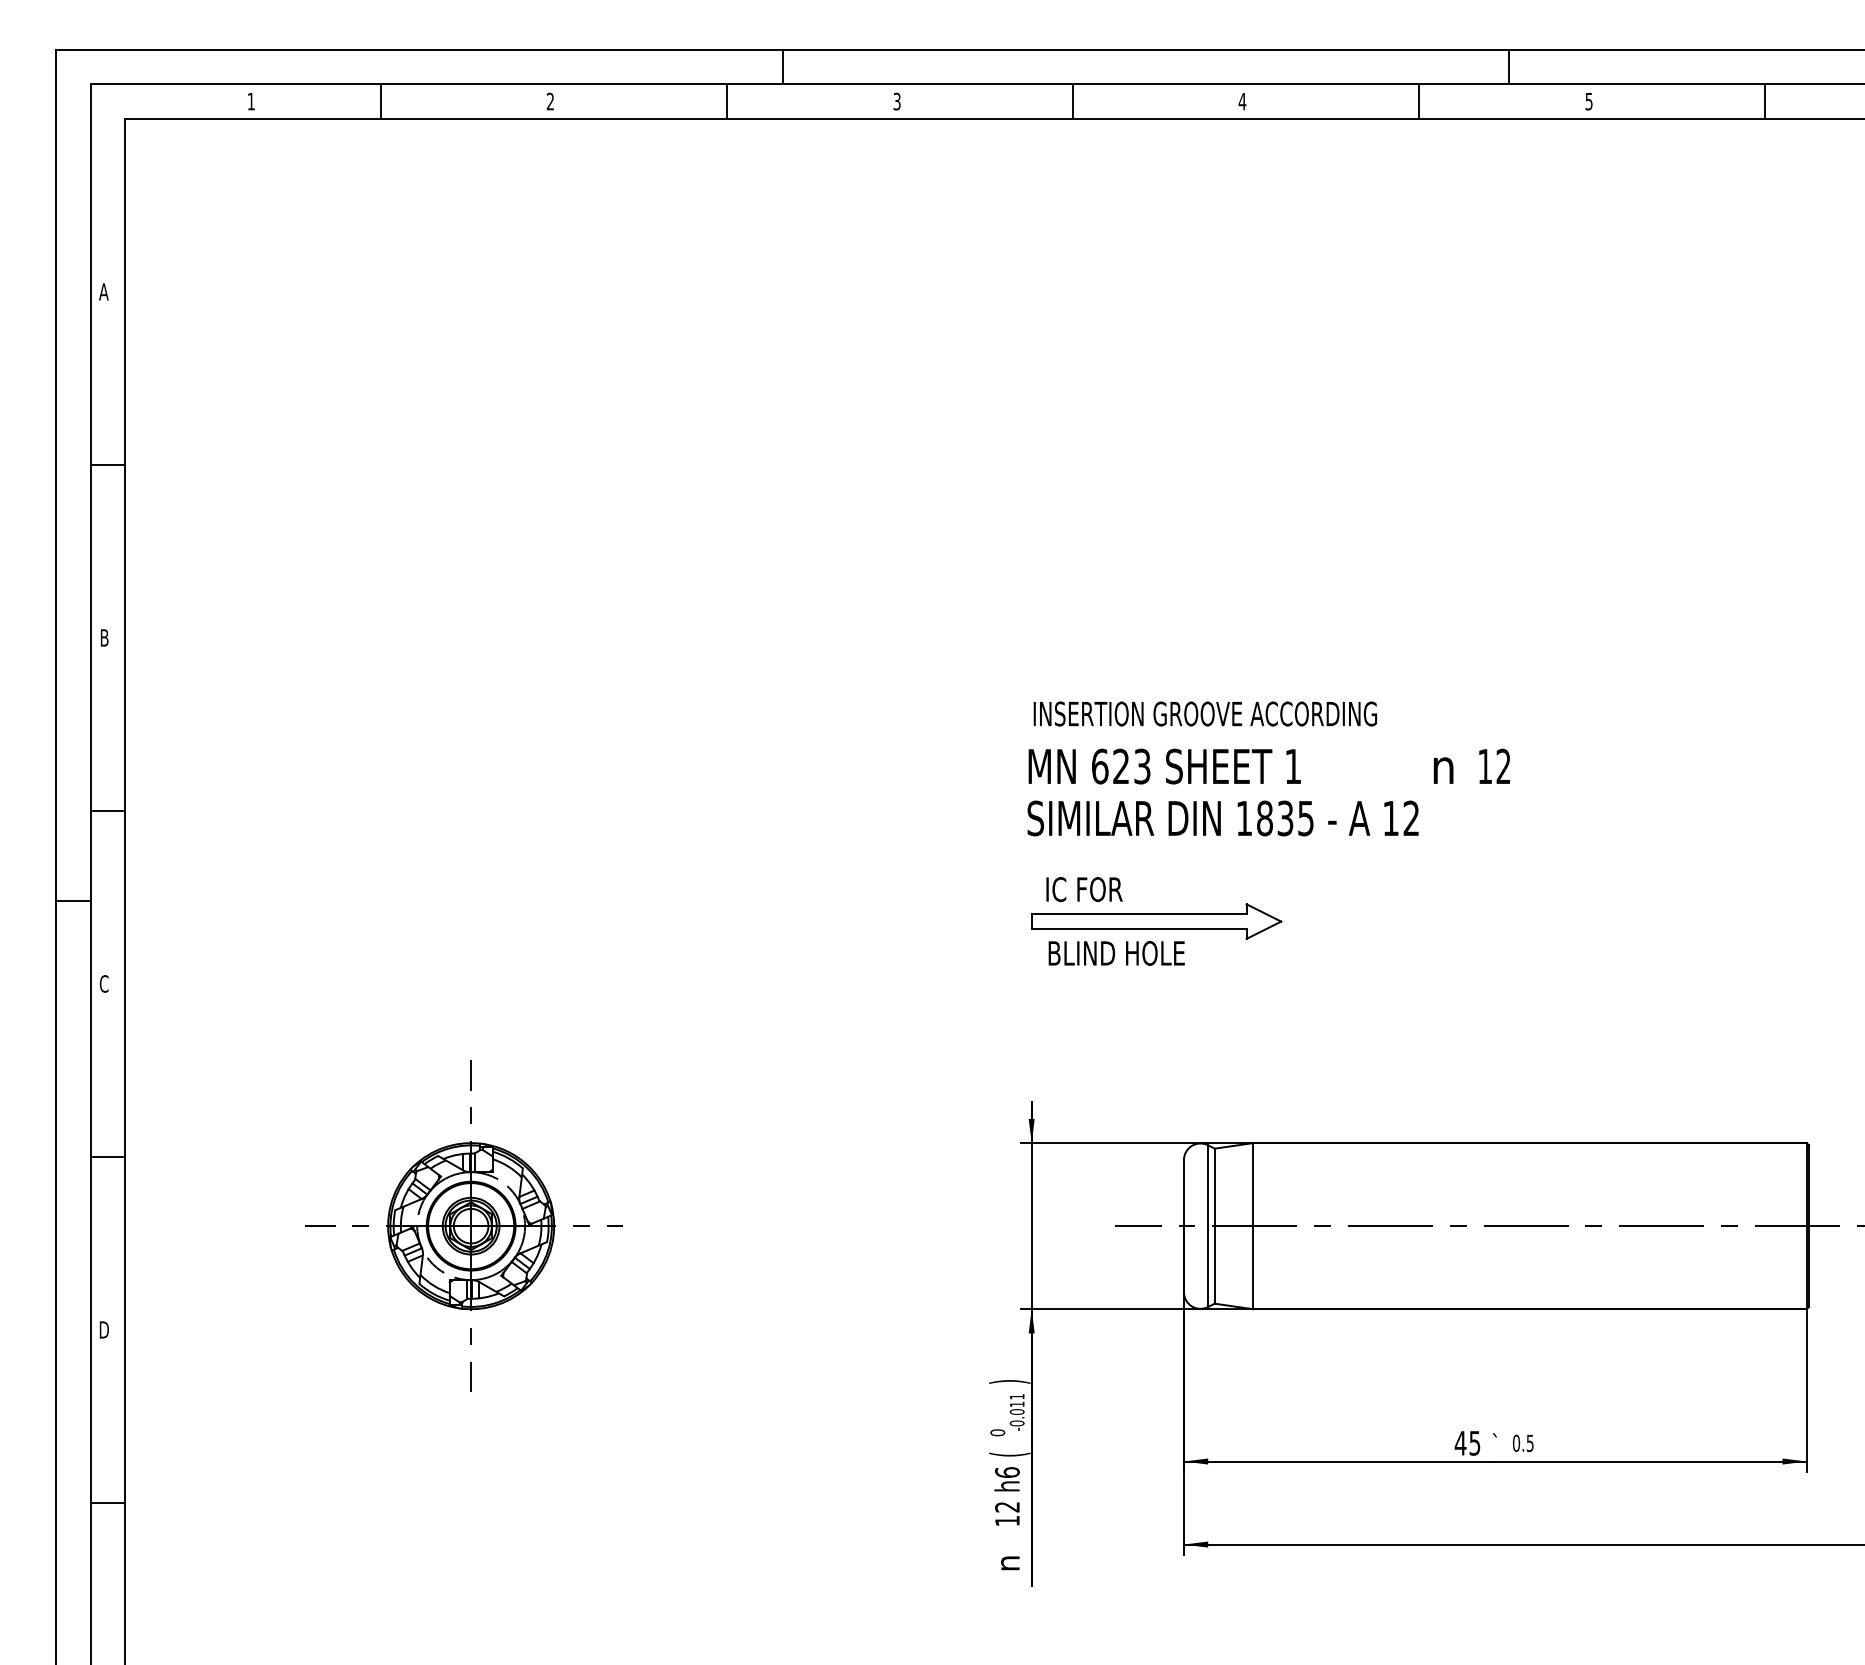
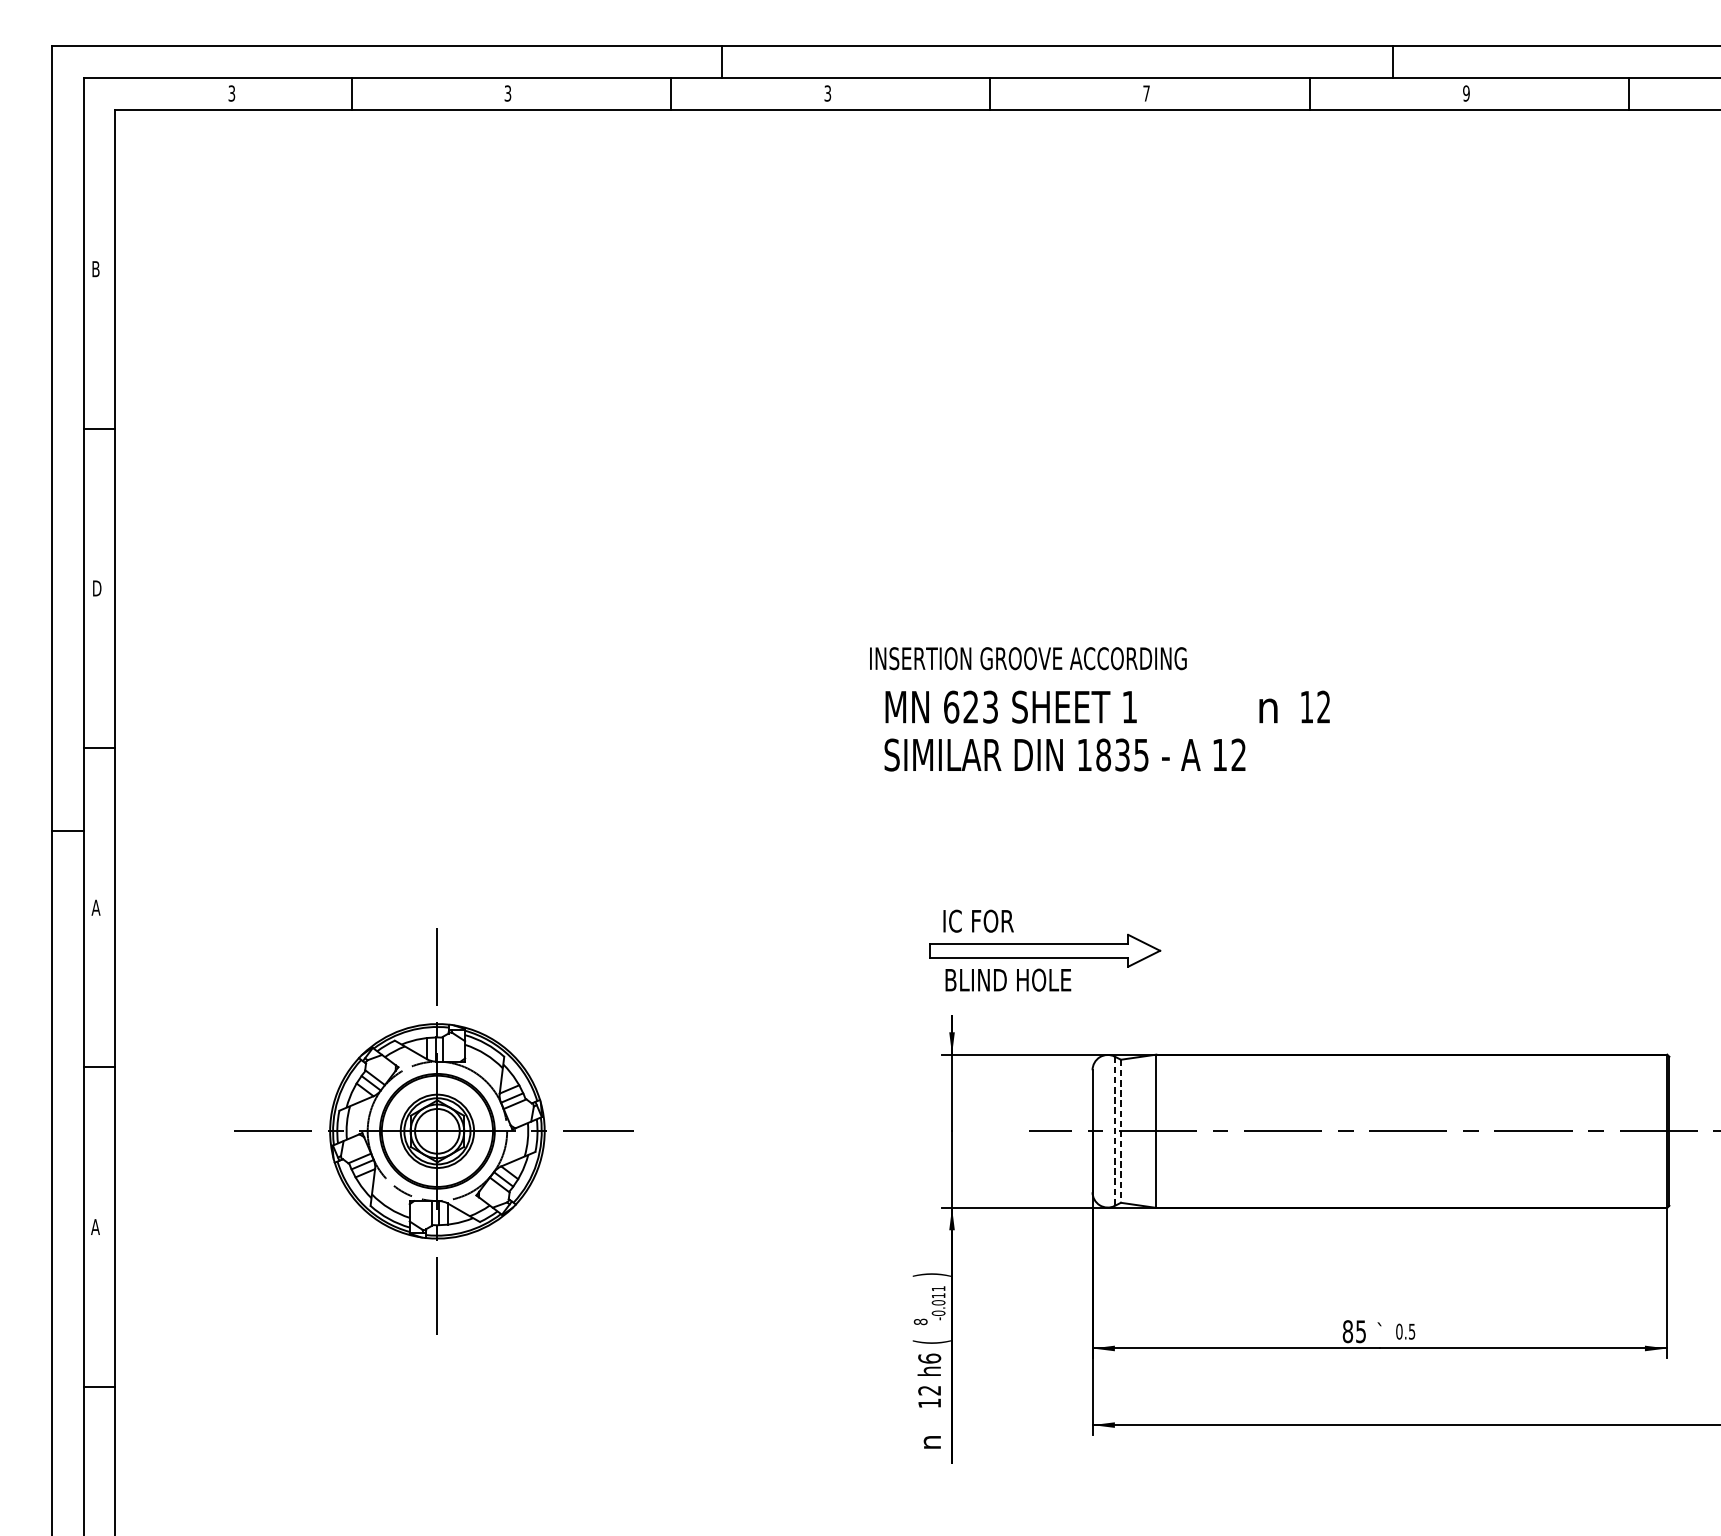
text: (250, 101) -> (231, 93), 1 -> 3
text: (550, 101) -> (507, 93), 2 -> 3
text: (1242, 101) -> (1146, 93), 4 -> 7
text: (1588, 101) -> (1465, 93), 5 -> 9
text: (103, 291) -> (95, 268), A -> B
text: (105, 638) -> (97, 588), B -> D
text: (1204, 713) -> (1027, 658), moved
text: (1268, 792) -> (1106, 731), moved
part: (1156, 921) -> (1045, 950), moved
text: (103, 983) -> (95, 907), C -> A
part: (463, 1225) -> (427, 1130), size x1.4
line: (1208, 1226) -> (1115, 1131), solid -> dashed
line: (1214, 1226) -> (1120, 1131), solid -> dashed
text: (103, 1329) -> (95, 1226), D -> A
text: (997, 1432) -> (920, 1321), 0 -> 8
text: (1460, 1442) -> (1347, 1330), 45 -> 85

